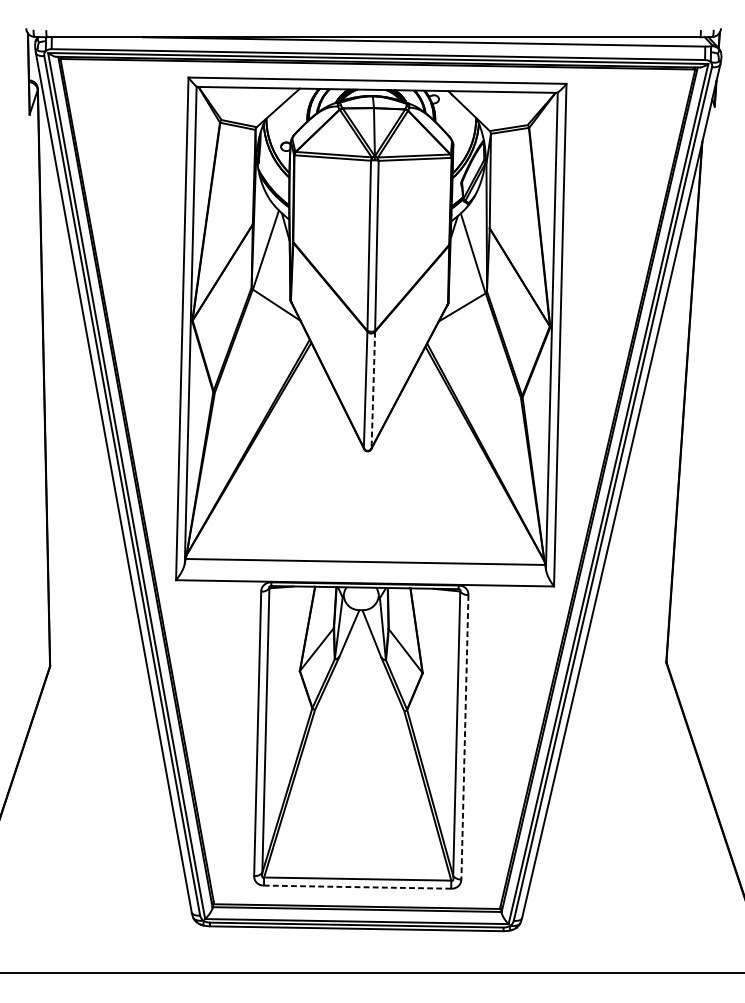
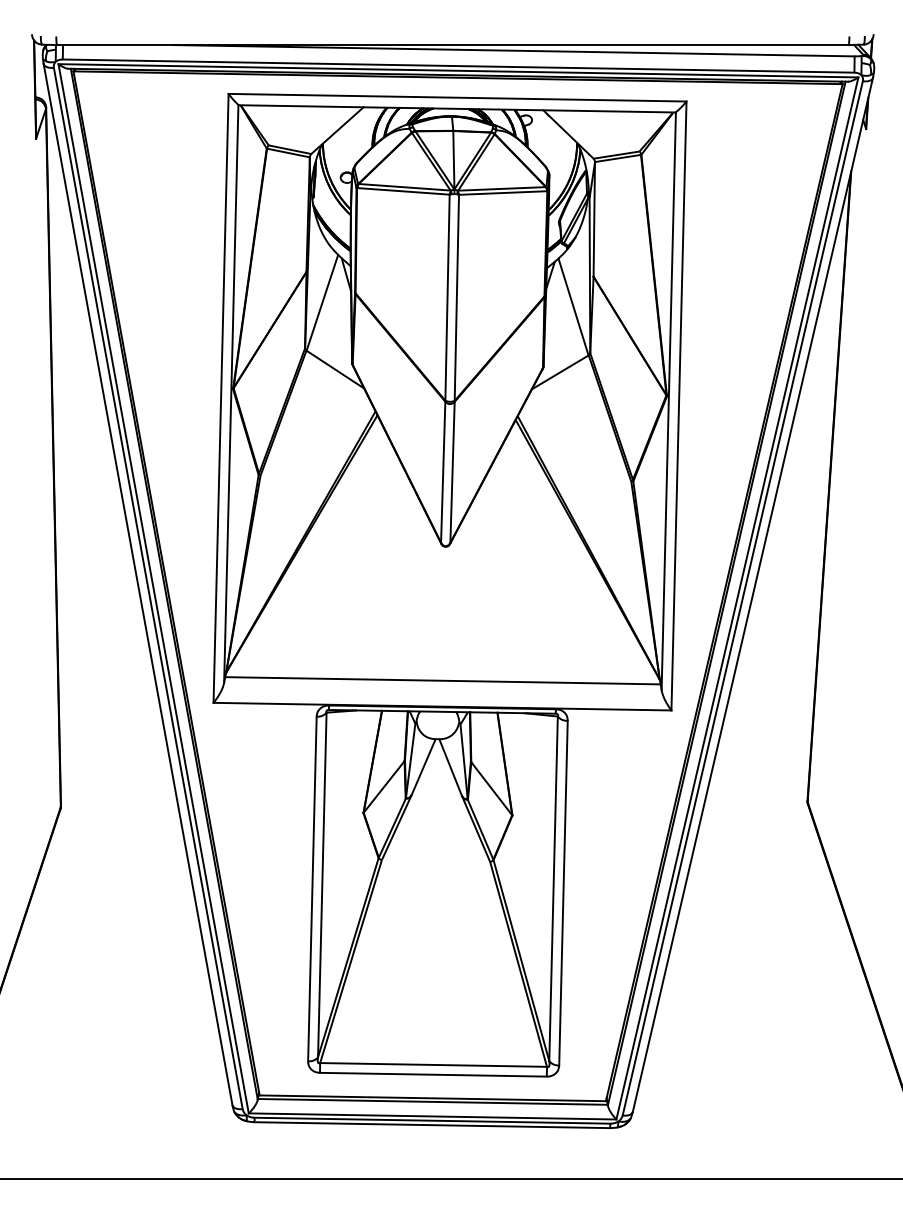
line: (373, 390) -> (452, 472), dashed -> solid
line: (464, 737) -> (563, 893), dashed -> solid
line: (356, 886) -> (432, 1074), dashed -> solid

